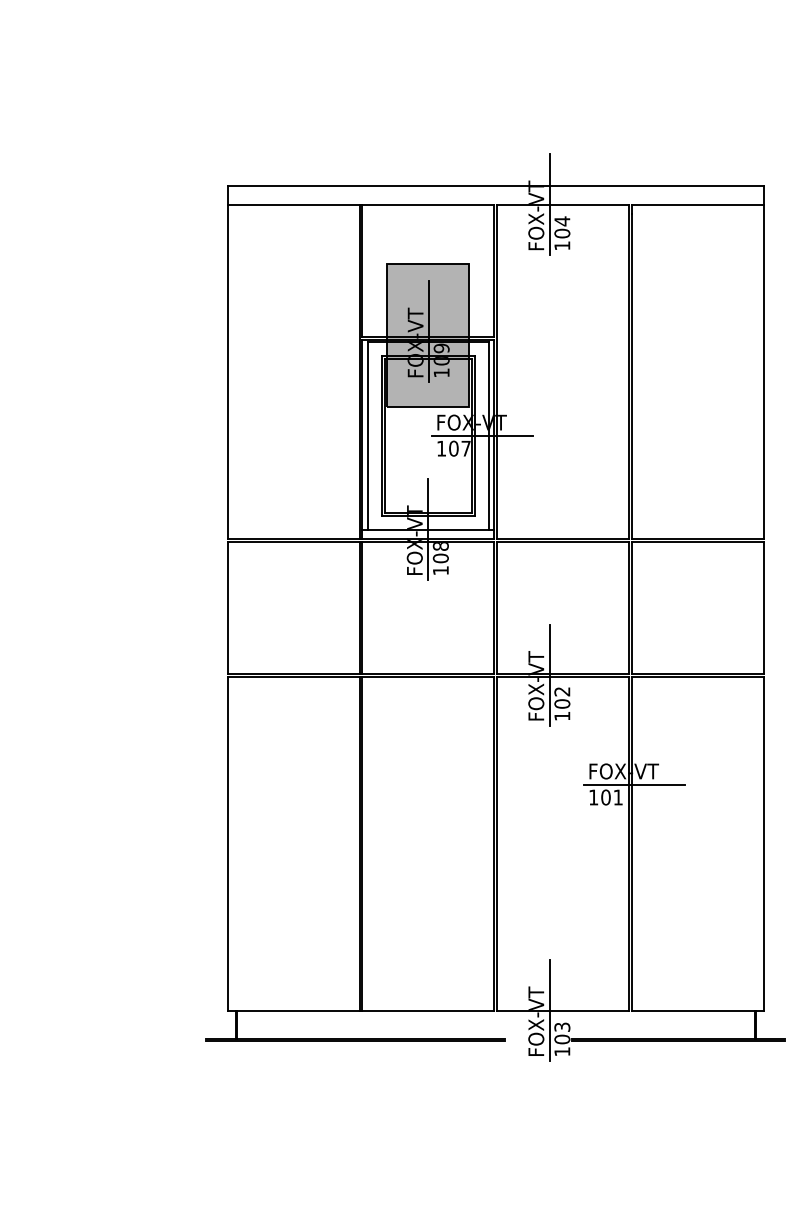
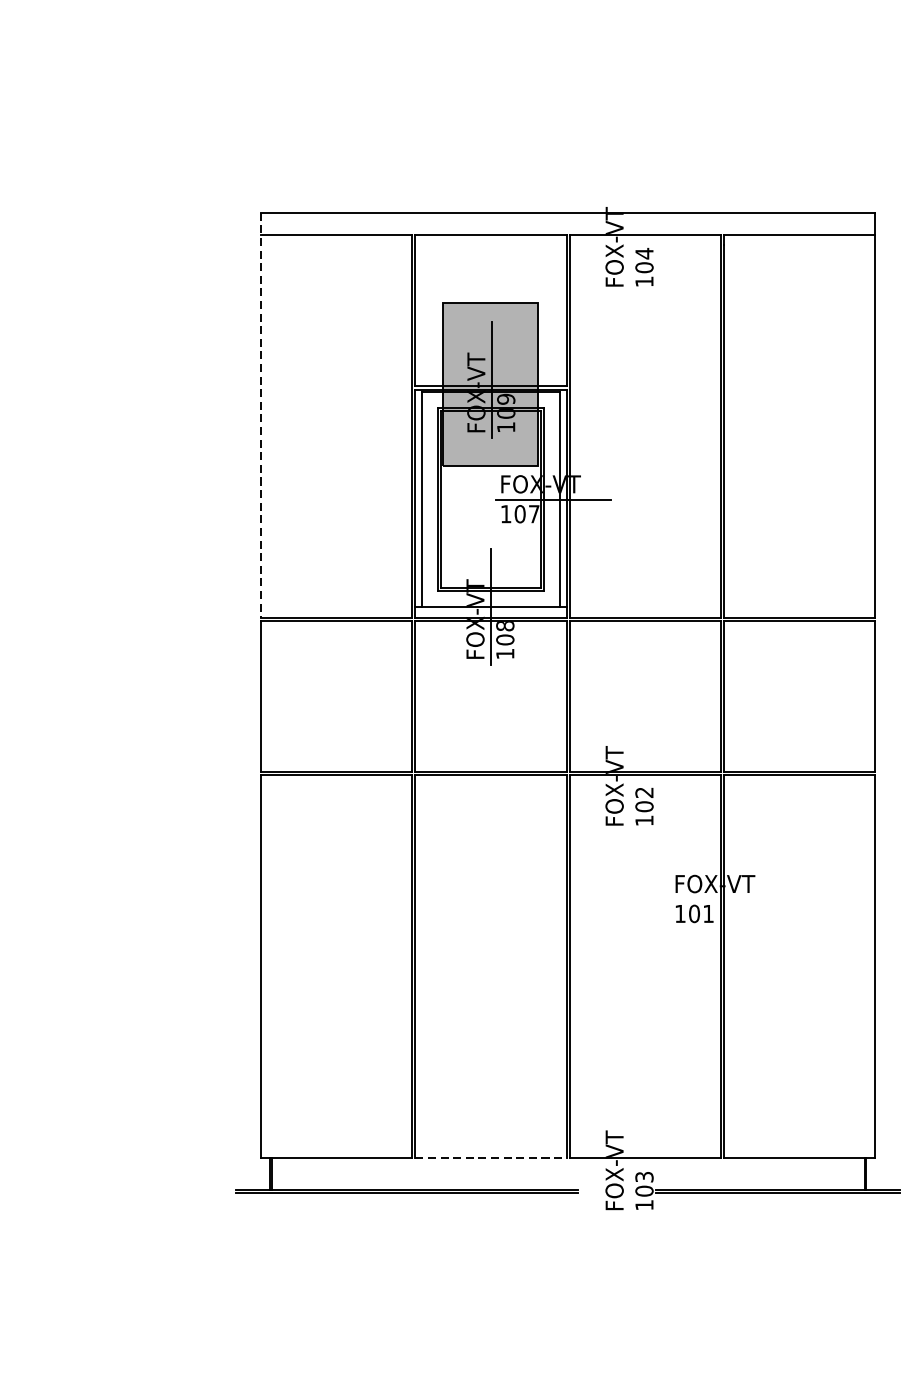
line: (549, 204) -> (629, 234), removed
line: (227, 362) -> (260, 415), solid -> dashed
line: (549, 674) -> (629, 772), removed
line: (634, 785) -> (727, 900), removed
line: (428, 1010) -> (491, 1157), solid -> dashed
line: (549, 1010) -> (629, 1157), removed

